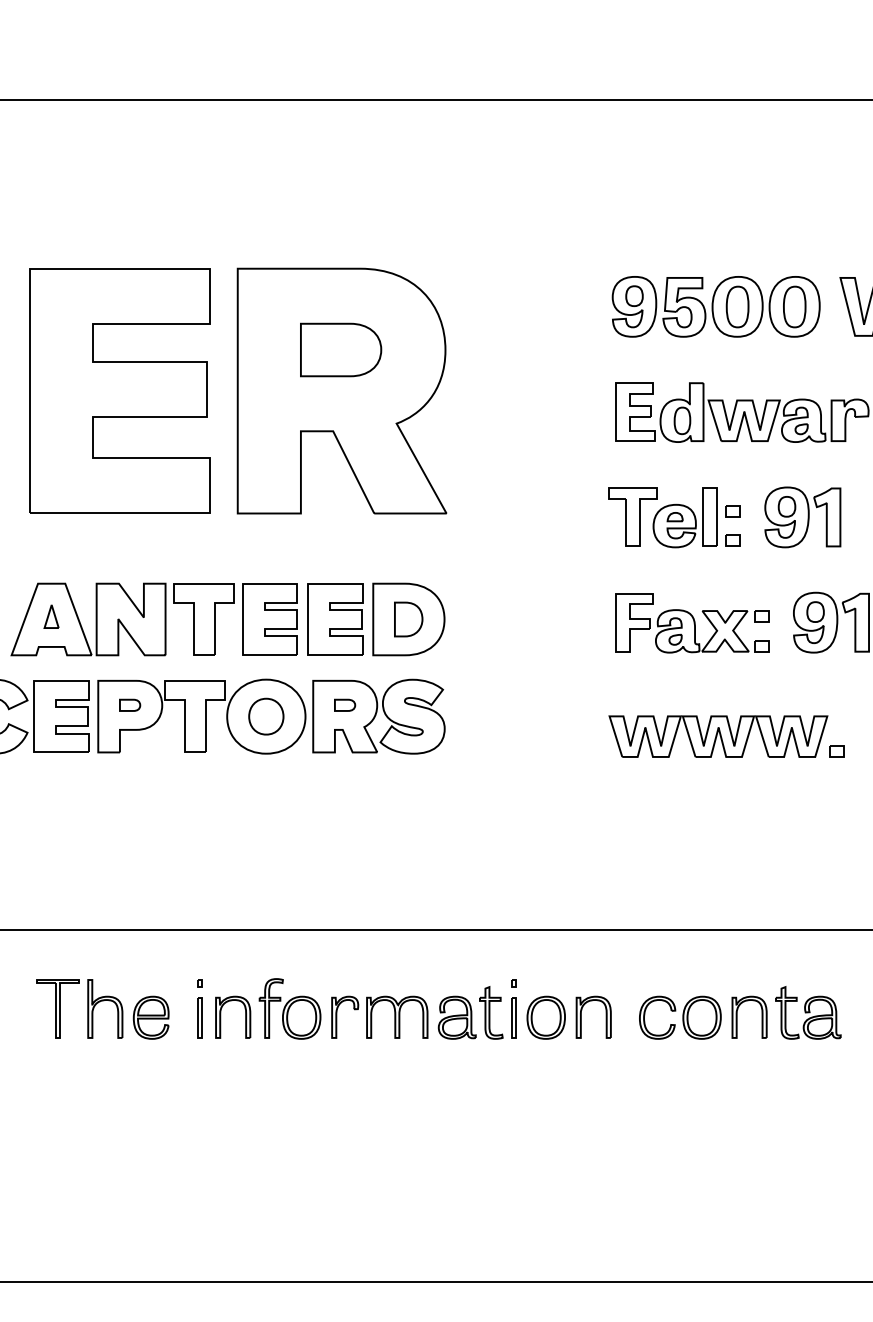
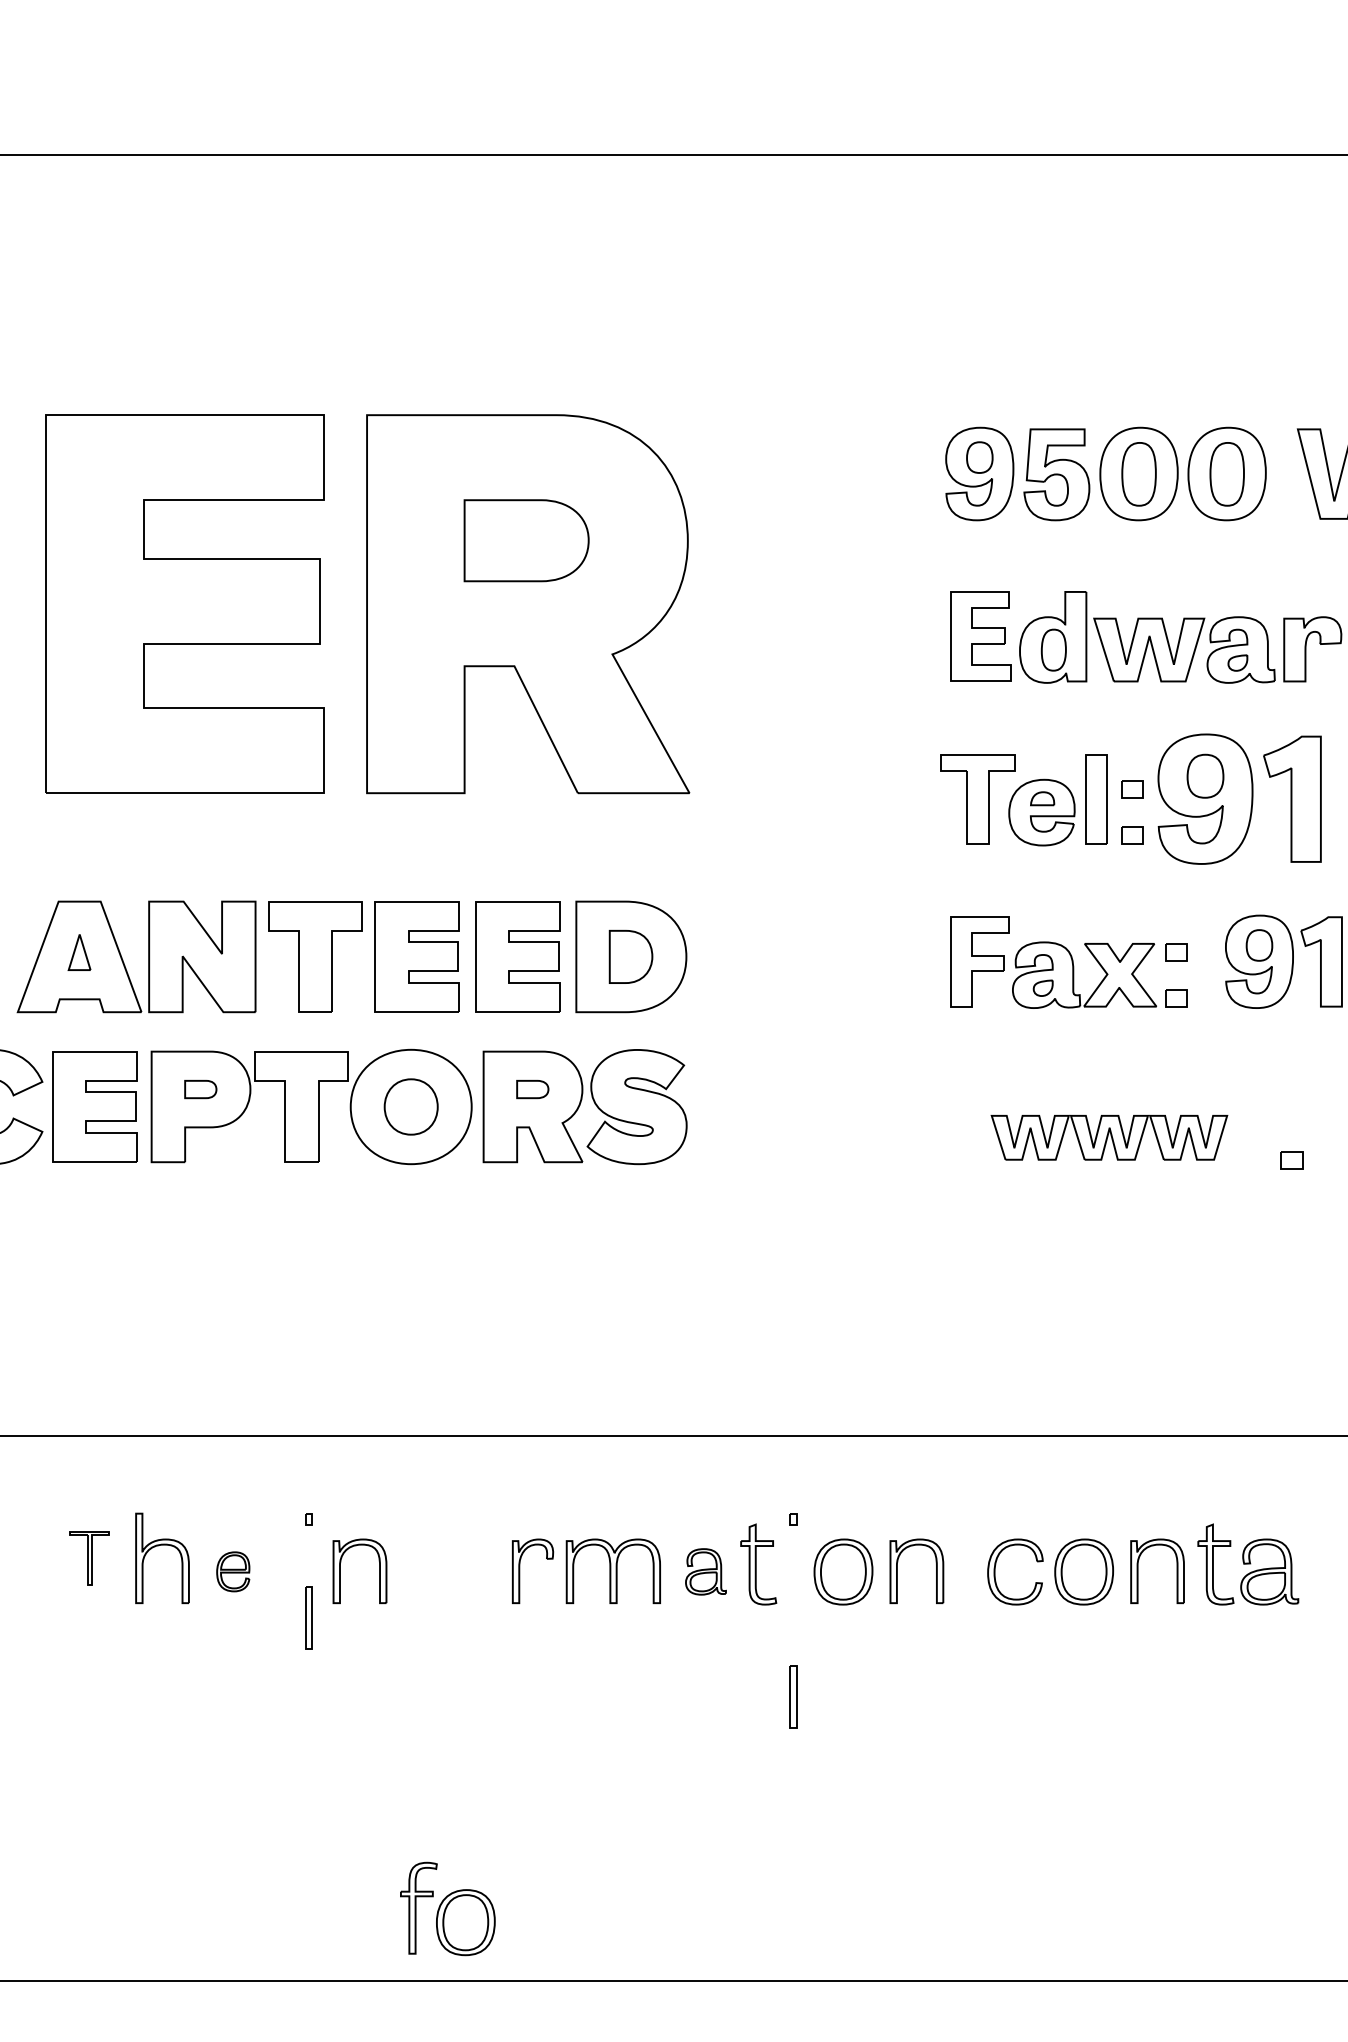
part: (802, 517) -> (1239, 799), size x1.4
part: (718, 736) -> (1109, 1137), size x0.7
part: (57, 1008) -> (88, 1557), size x0.6
part: (289, 1008) -> (446, 1908), moved
part: (150, 1017) -> (232, 1571), size x0.6
part: (199, 1017) -> (307, 1617), moved
part: (456, 1017) -> (704, 1571), size x0.7
part: (513, 1017) -> (792, 1696), moved

